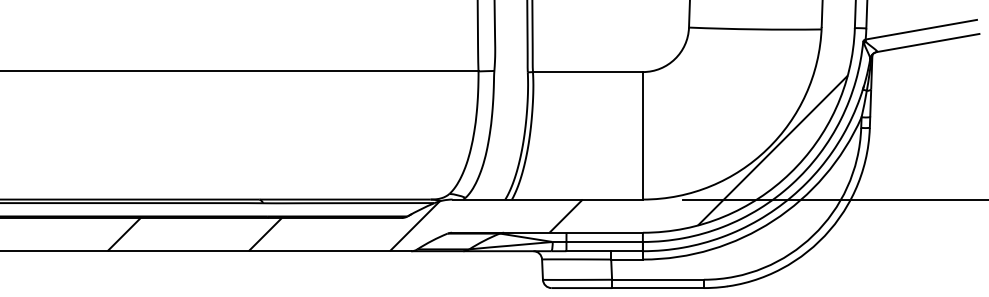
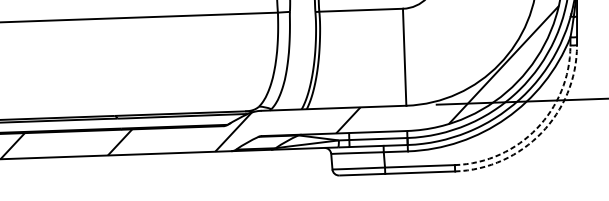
arc: (813, 235) -> (537, 128), solid -> dashed
arc: (819, 241) -> (541, 132), solid -> dashed

